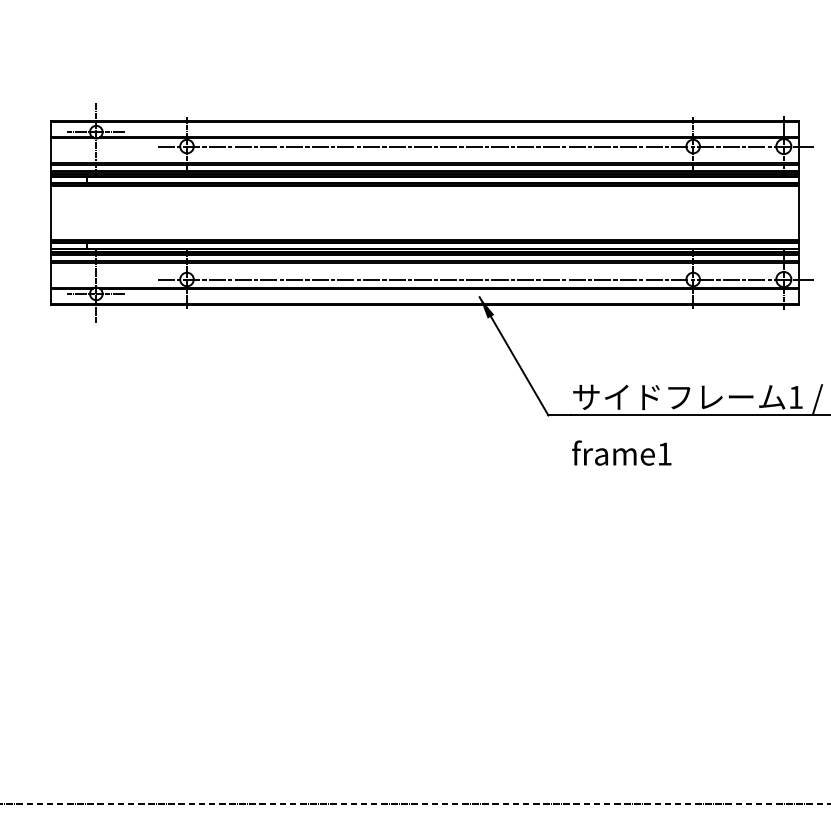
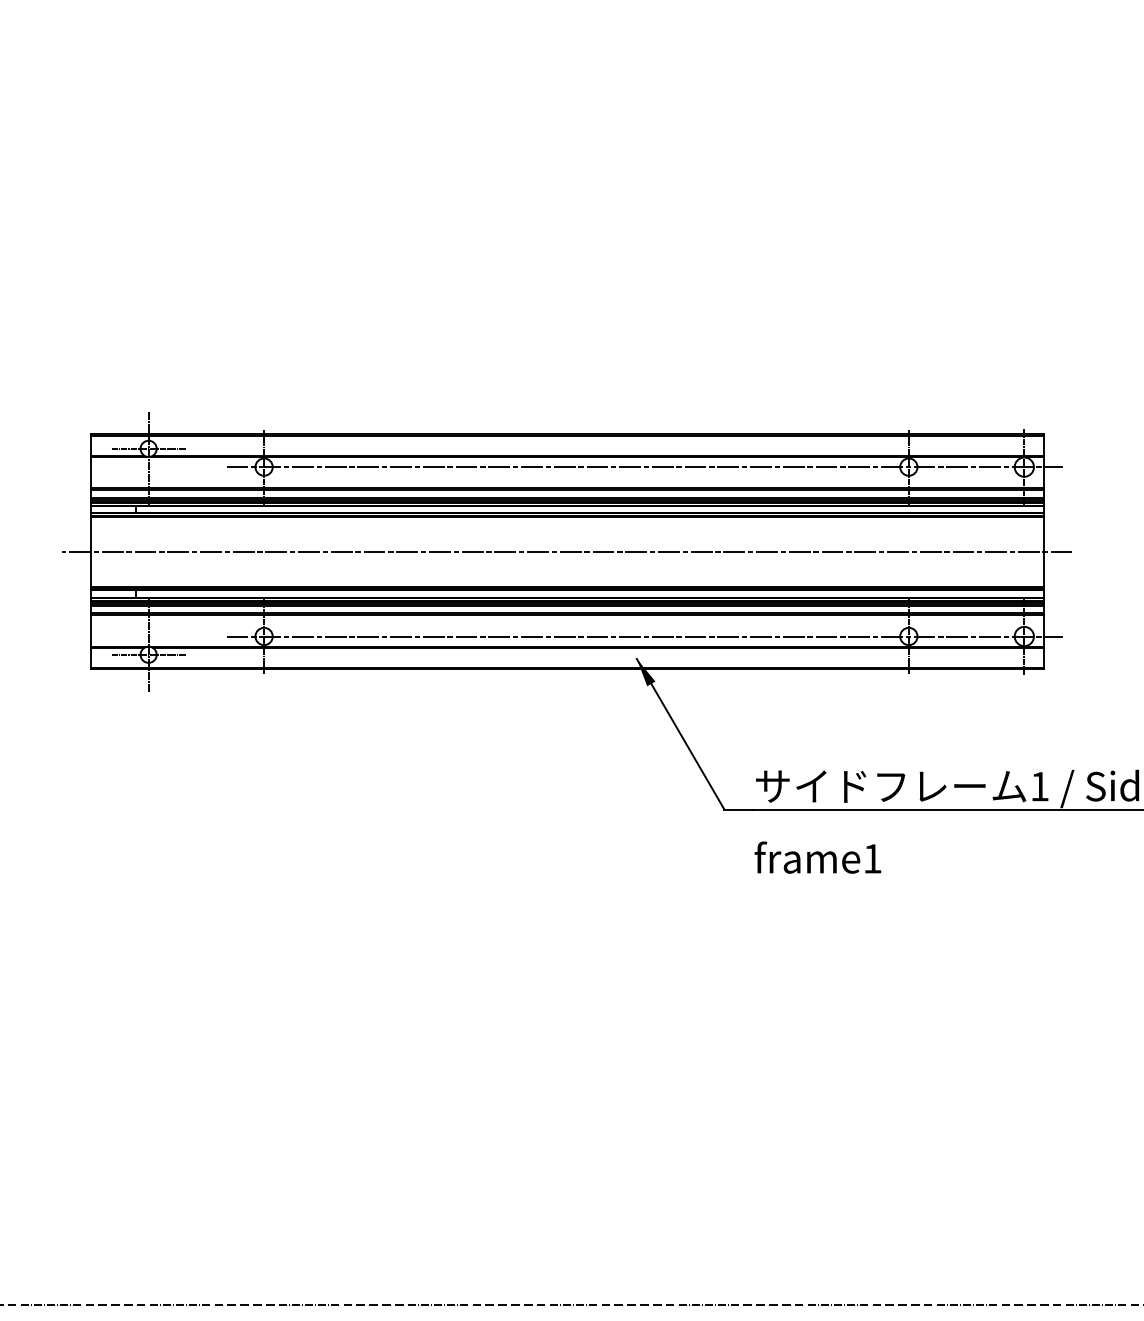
line: (425, 212) -> (567, 551), added

